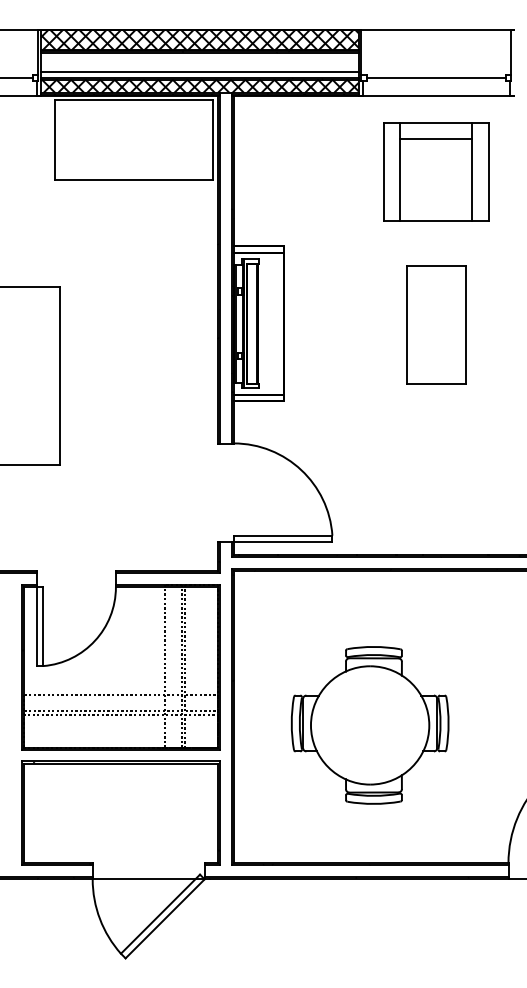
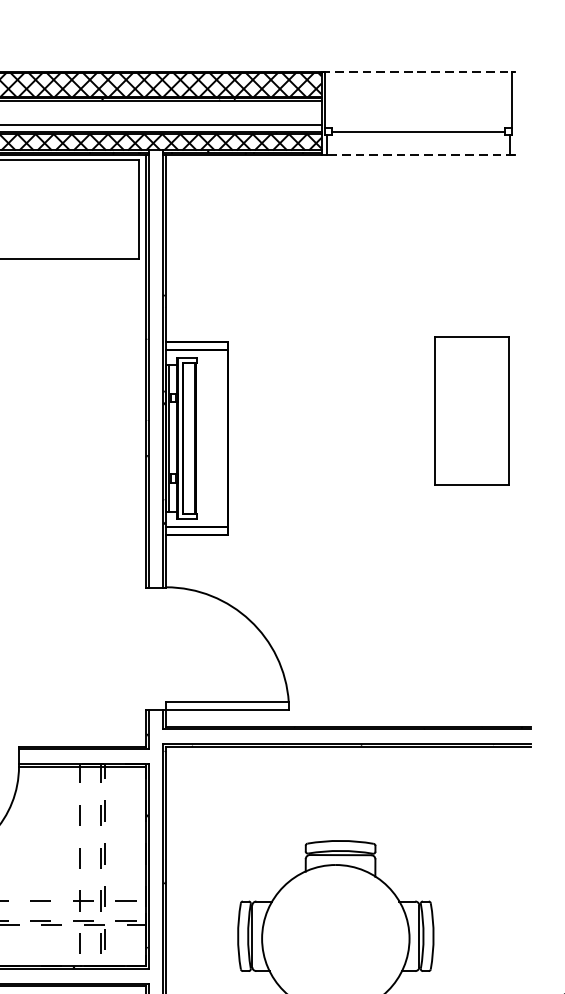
line: (436, 29) -> (418, 71), solid -> dashed
line: (436, 96) -> (418, 154), solid -> dashed
part: (436, 171) -> (418, 248), removed
part: (436, 324) -> (472, 410), moved

